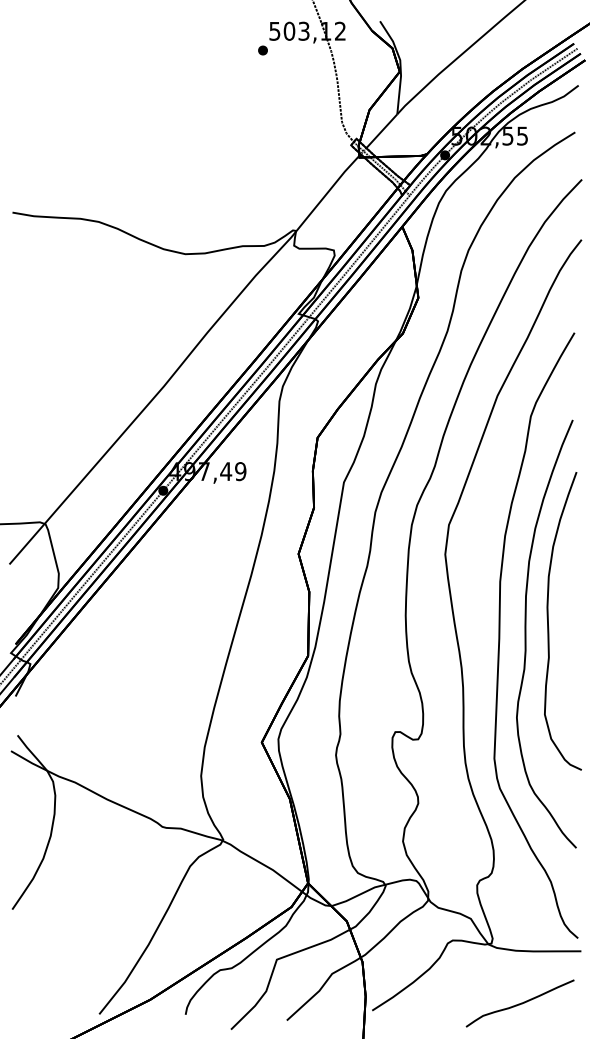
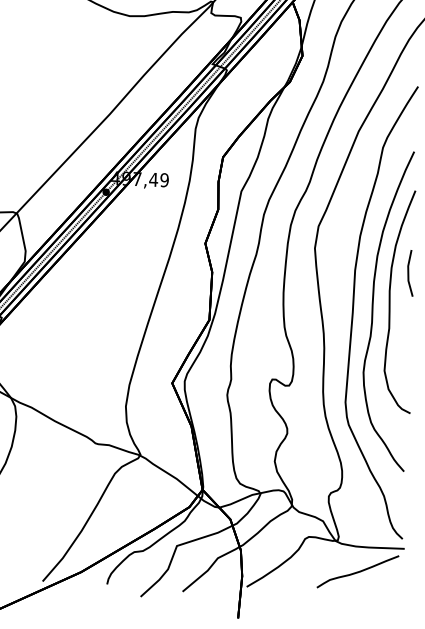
part: (574, 582) -> (410, 273), added
curve: (519, 1003) -> (357, 571), moved

